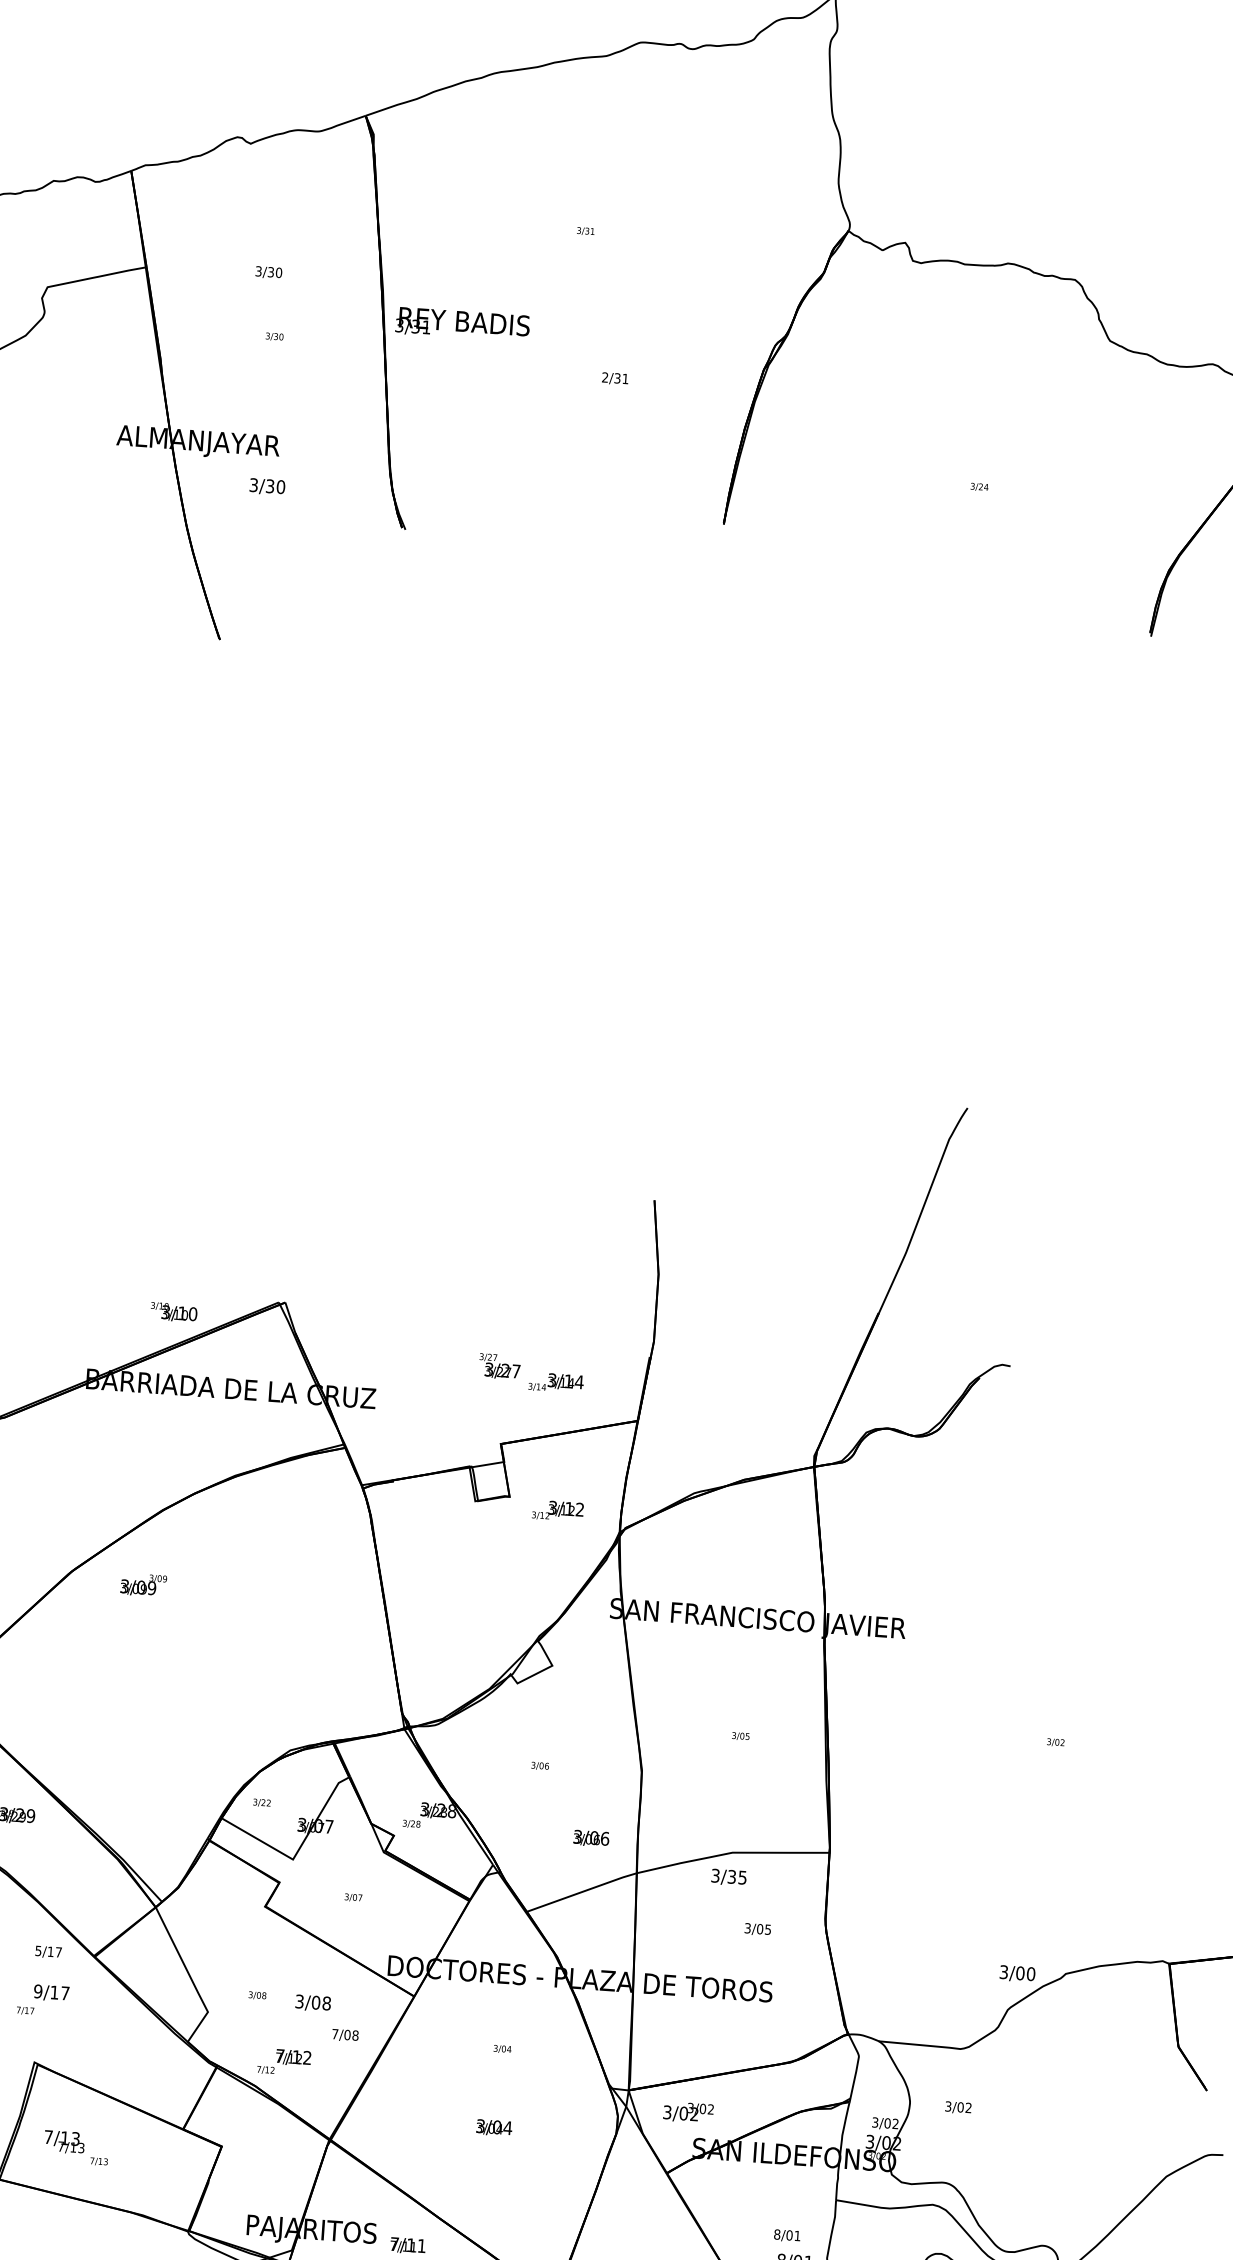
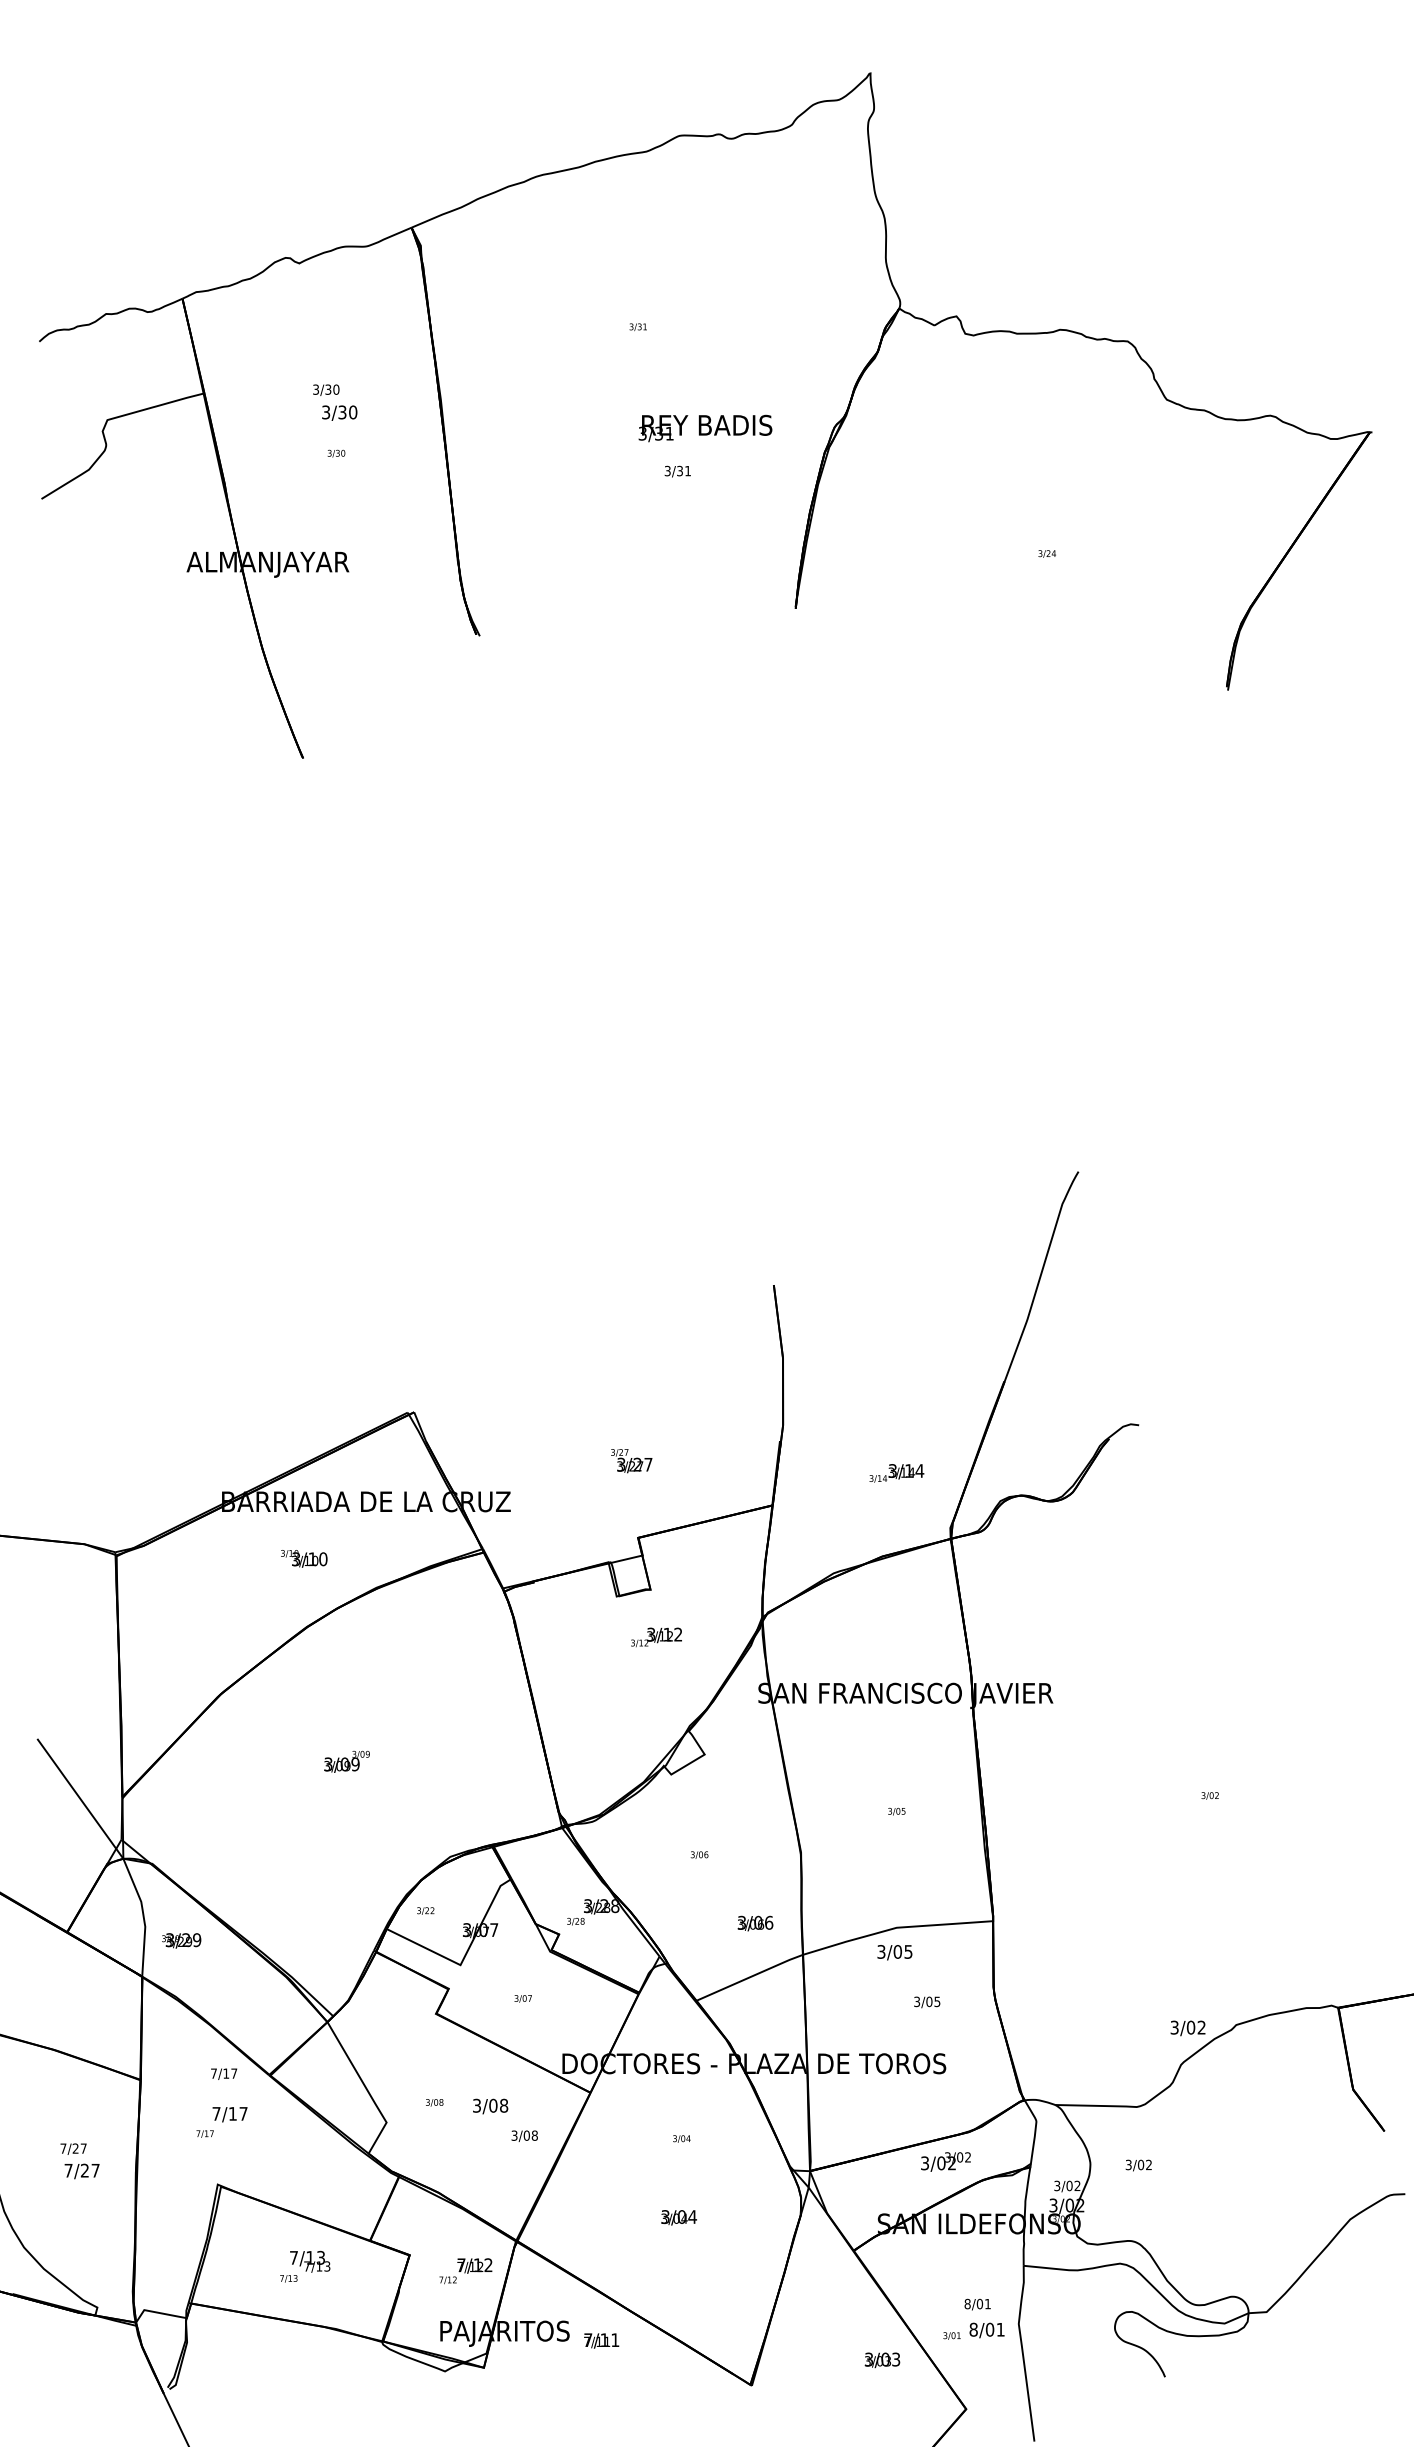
text: (462, 324) -> (705, 428), moved
text: (604, 377) -> (667, 471), 2/31 -> 3/31
text: (267, 486) -> (339, 412), moved
text: (174, 1312) -> (304, 1558), moved
text: (555, 1383) -> (896, 1473), moved
text: (557, 1511) -> (656, 1637), moved
text: (143, 1584) -> (346, 1761), moved
text: (731, 1876) -> (897, 1951), 3/35 -> 3/05
text: (38, 1950) -> (213, 2073), 5/17 -> 7/17
text: (1030, 1973) -> (1201, 2027), 3/00 -> 3/02
text: (38, 1991) -> (216, 2113), 9/17 -> 7/17
text: (335, 2033) -> (514, 2135), 7/08 -> 3/08
text: (283, 2062) -> (465, 2271), moved
text: (688, 2112) -> (945, 2161), moved
text: (64, 2141) -> (310, 2261), moved

